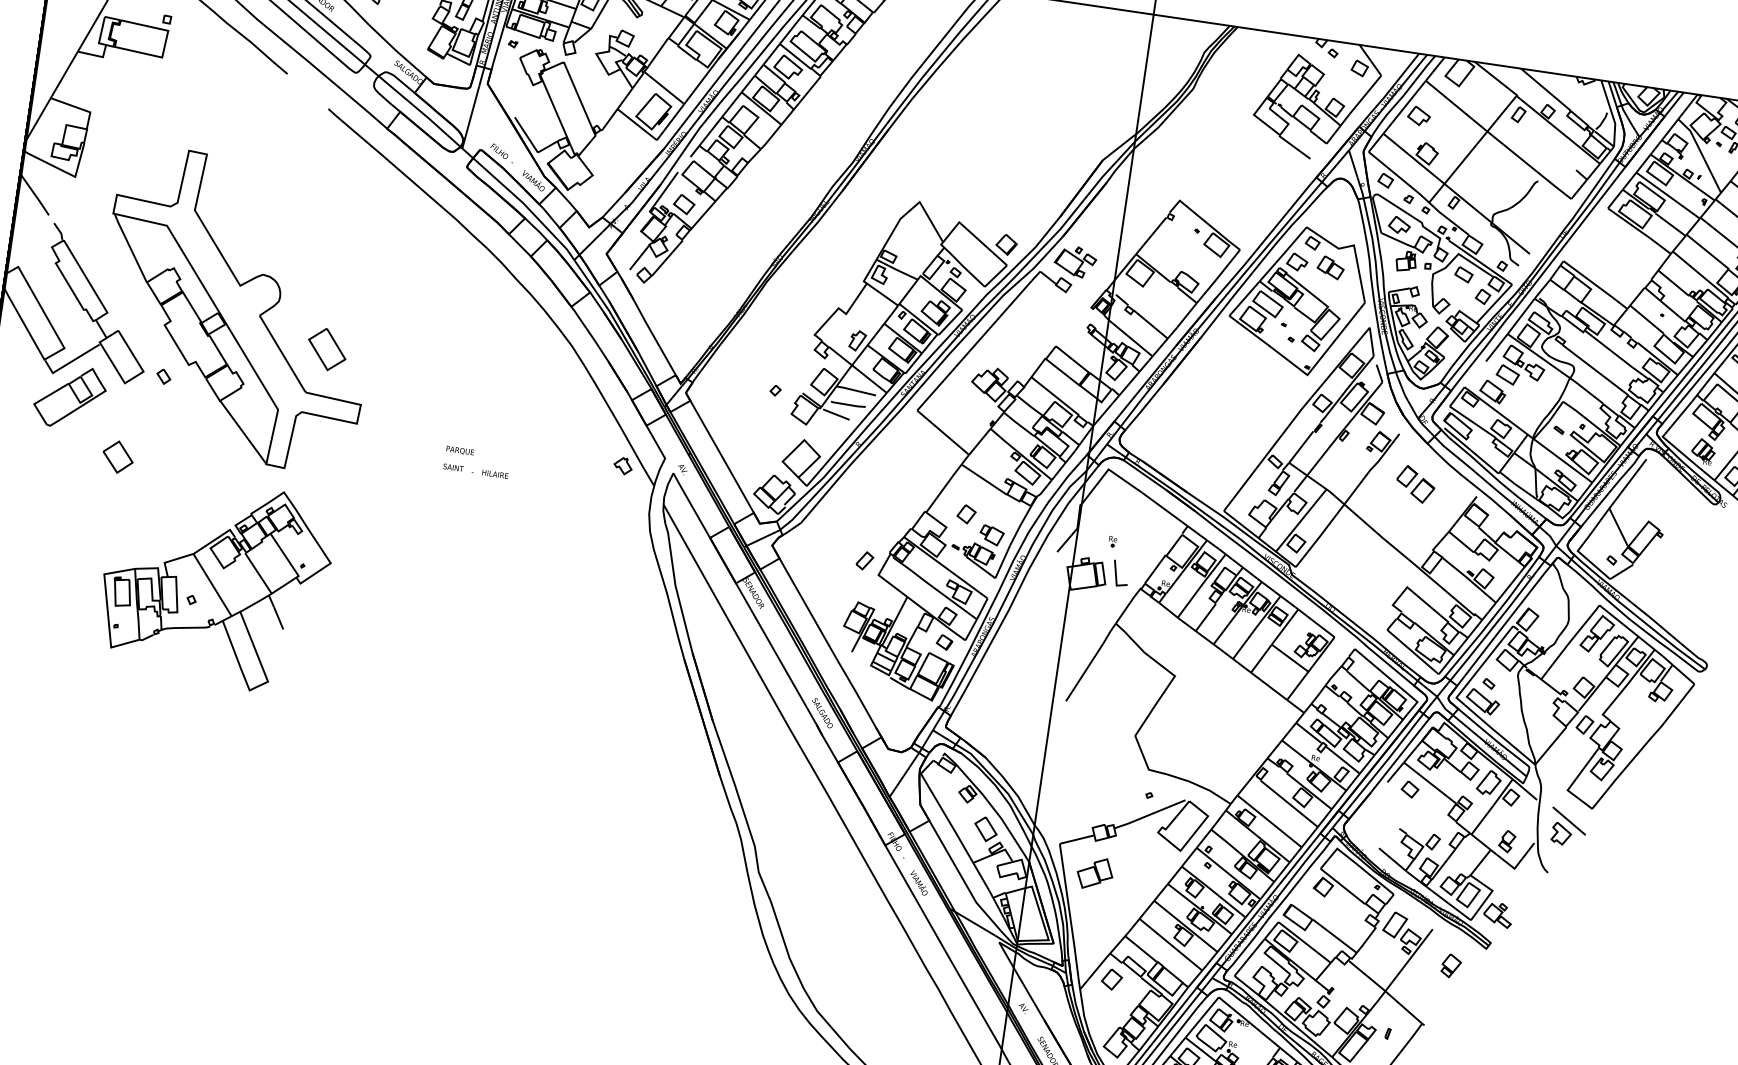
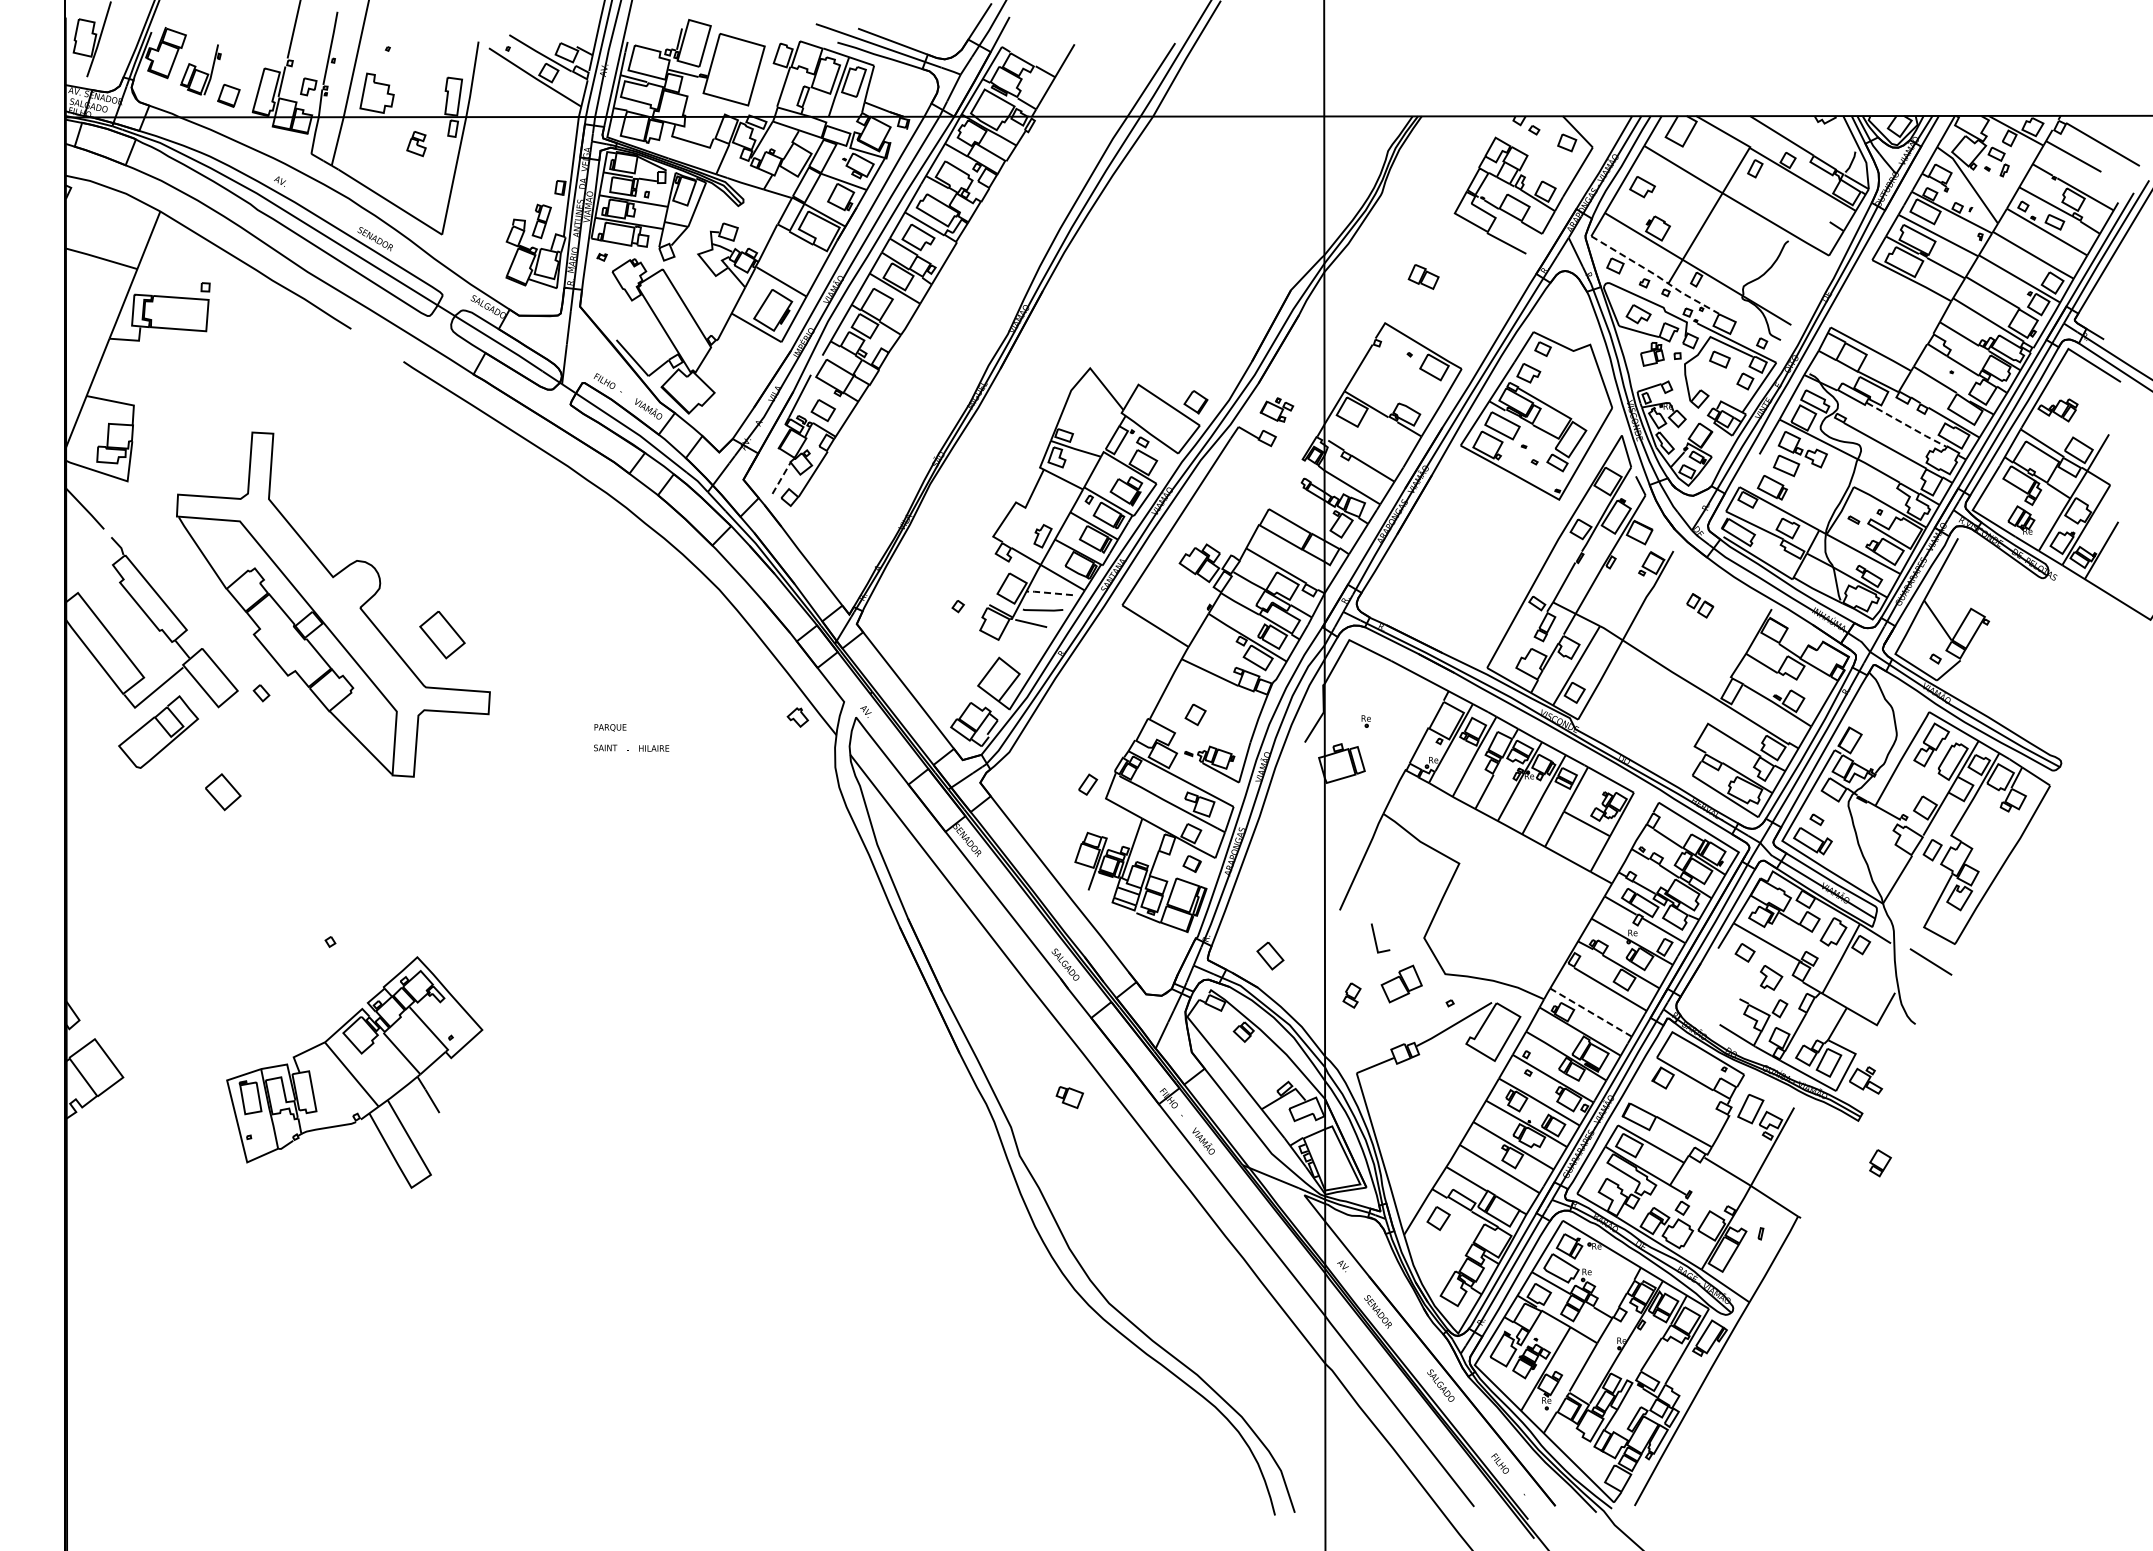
line: (1419, 194) -> (1656, 275), solid -> dashed
line: (639, 257) -> (781, 478), solid -> dashed
part: (1075, 261) -> (1276, 409), size x0.7
part: (1330, 267) -> (1423, 276), moved
line: (1616, 355) -> (1906, 425), solid -> dashed
line: (855, 391) -> (1049, 593), solid -> dashed
part: (1414, 484) -> (1699, 605), size x0.6
part: (991, 535) -> (1069, 1097), moved
line: (1116, 574) -> (1376, 940), moved
part: (215, 583) -> (354, 1072), moved
line: (1269, 821) -> (1590, 1012), solid -> dashed
part: (986, 828) -> (1270, 955), moved
part: (1561, 833) -> (1771, 977), moved
part: (1506, 841) -> (1351, 995), moved
part: (1094, 873) -> (1401, 983), moved
part: (1451, 966) -> (1880, 1163), moved

